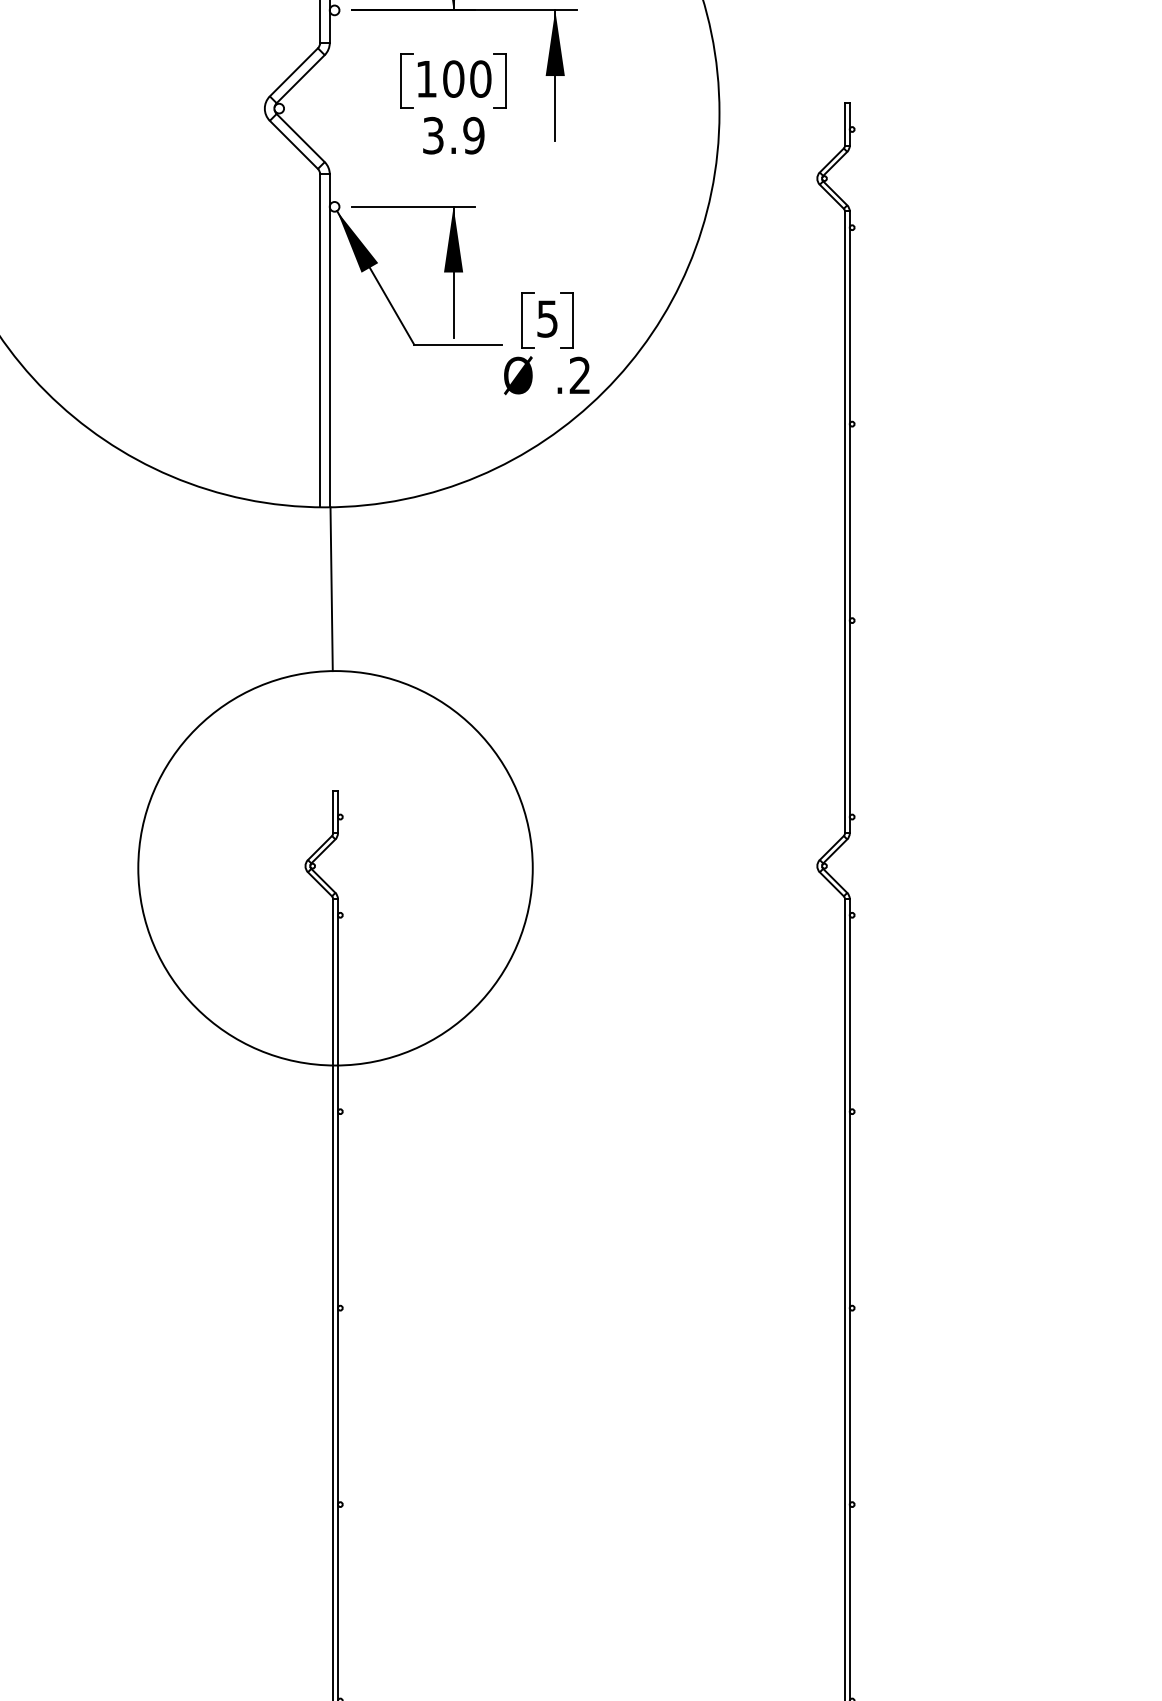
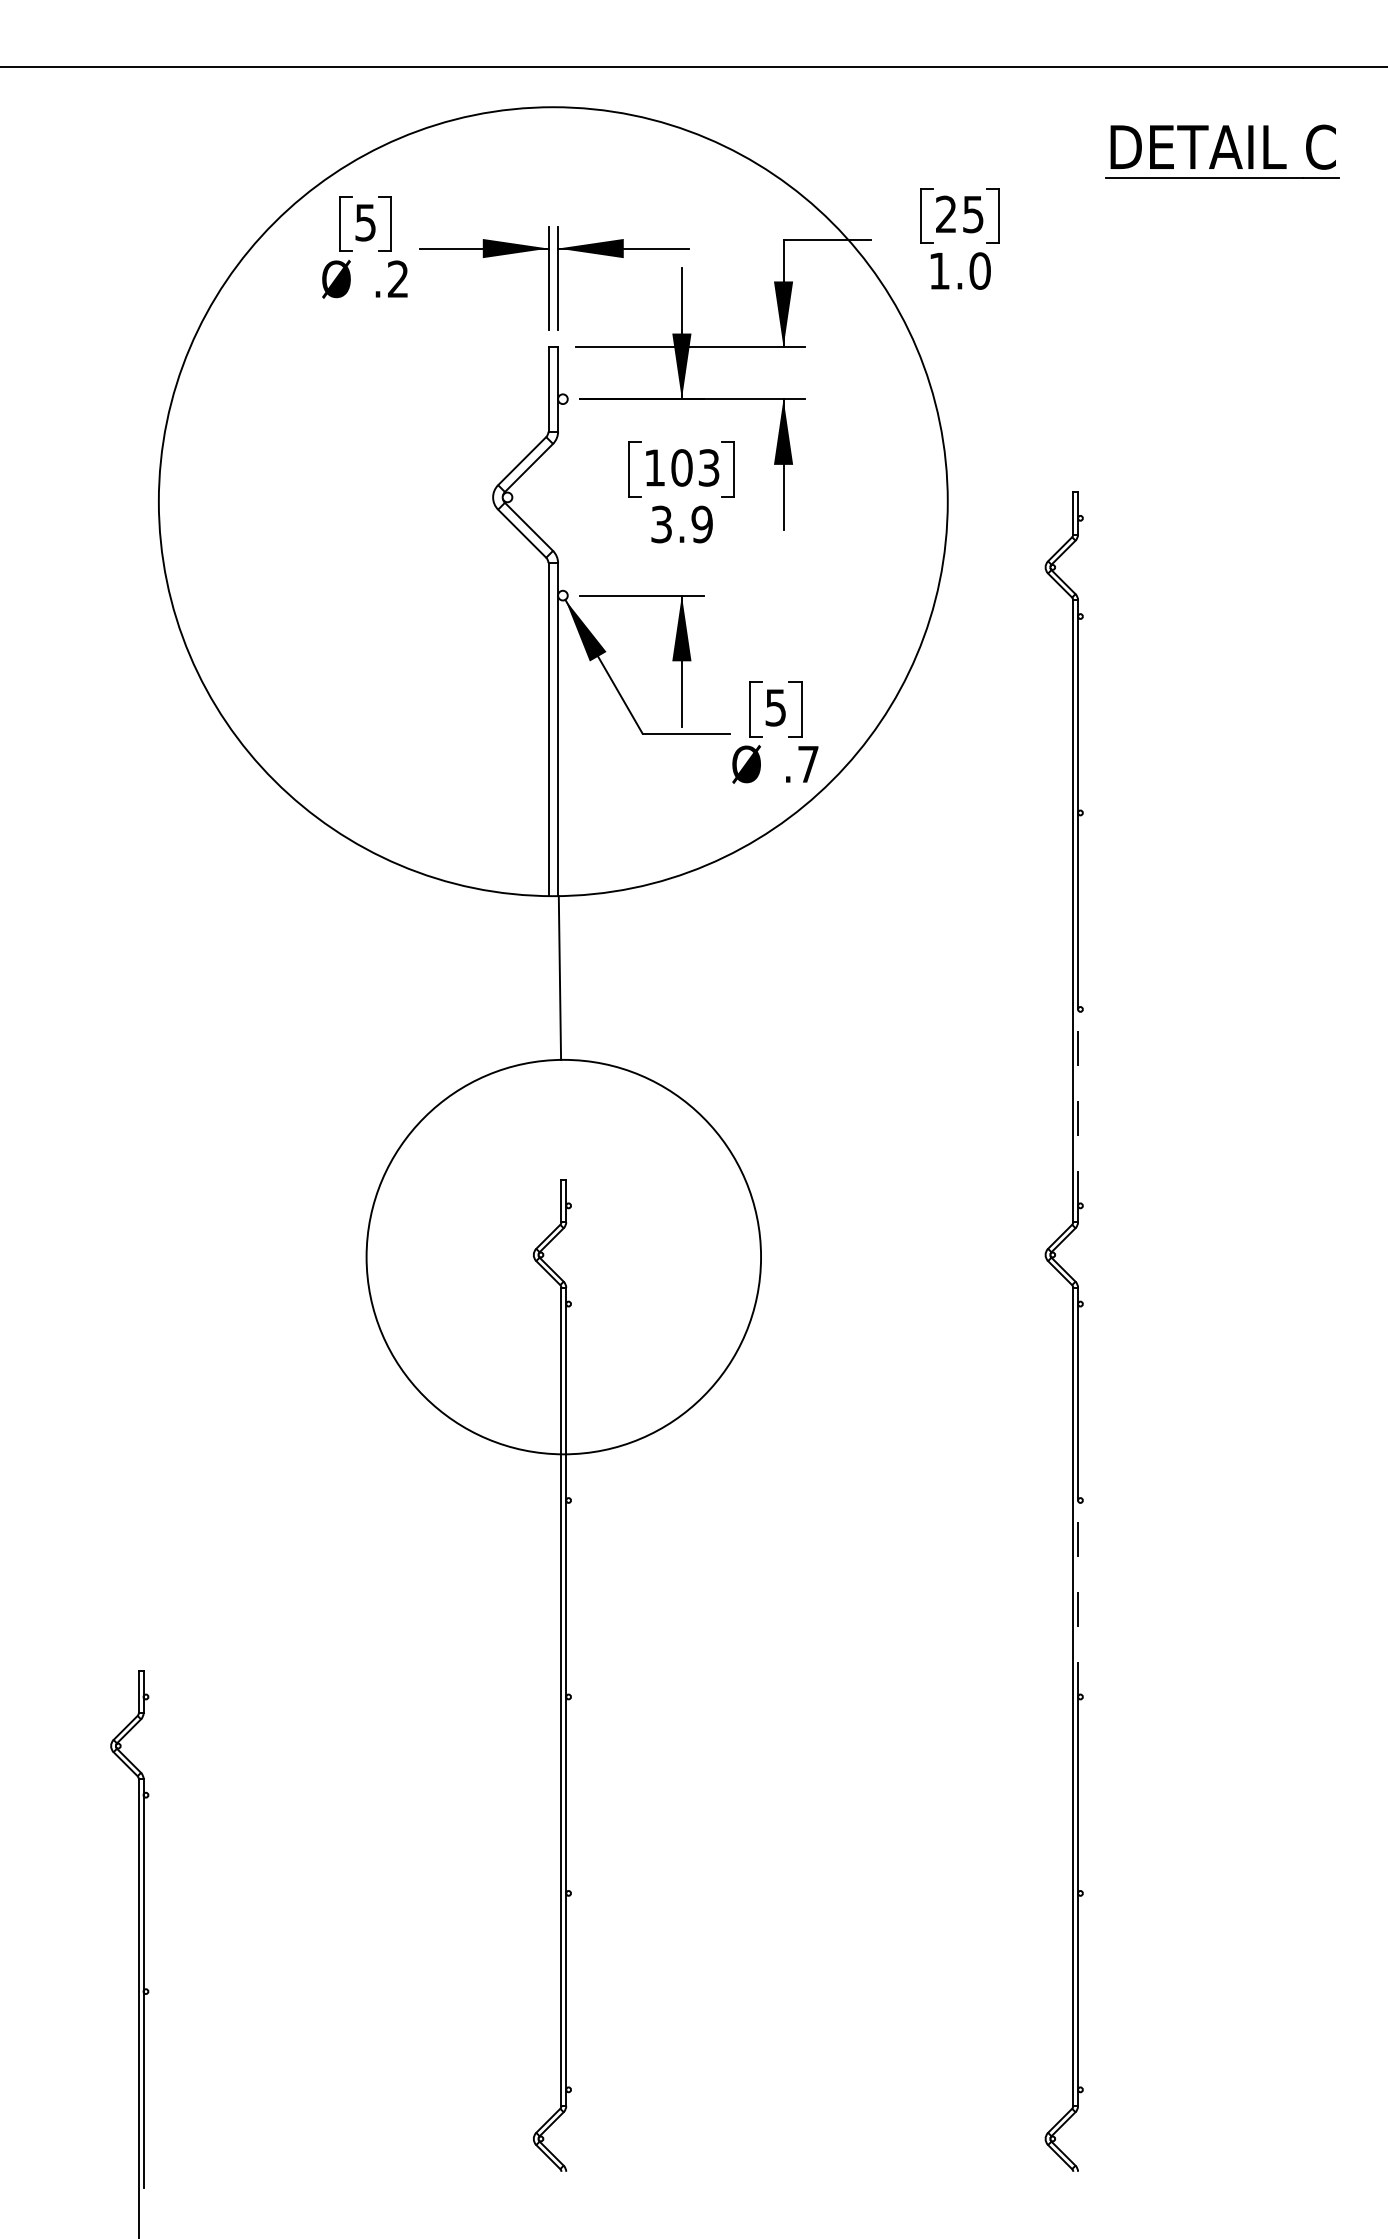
text: (480, 78) -> (708, 467), 100 -> 103
text: (580, 374) -> (808, 763), .2 -> .7
line: (850, 718) -> (1078, 1107), solid -> dashed
line: (850, 1209) -> (1078, 1598), solid -> dashed

